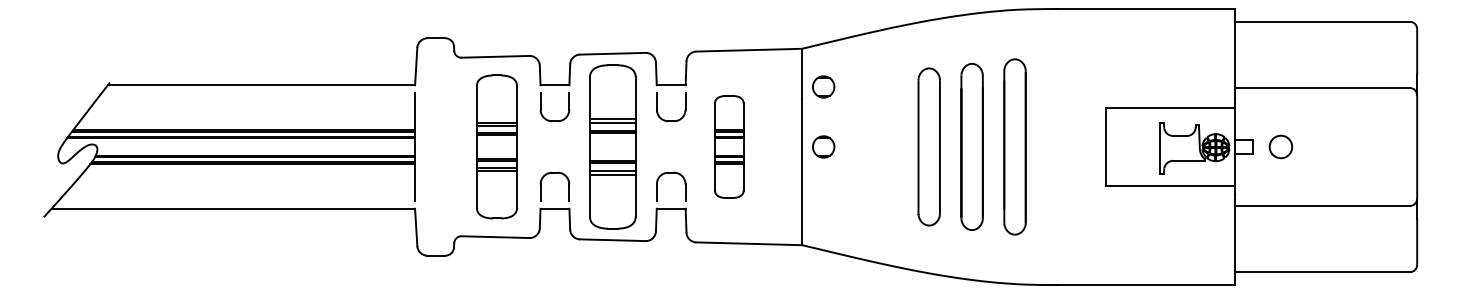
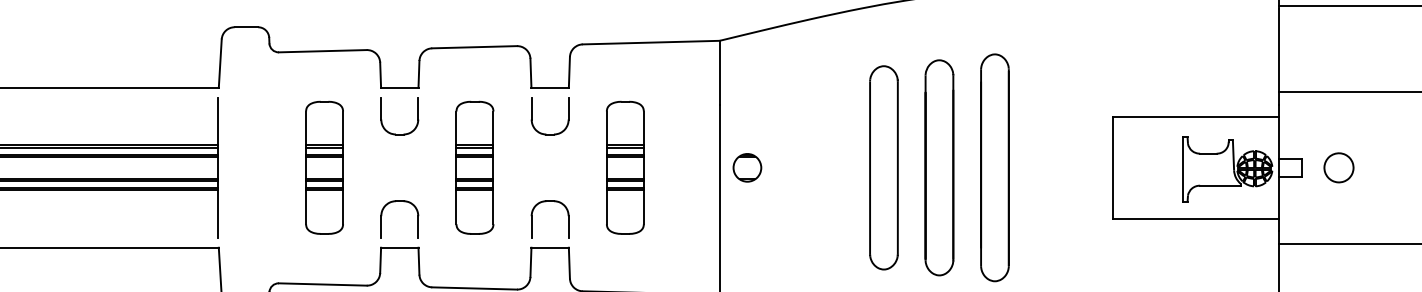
part: (823, 86) -> (747, 89), removed
part: (496, 146) -> (324, 167), size x0.71
part: (613, 146) -> (475, 167), size x0.62

